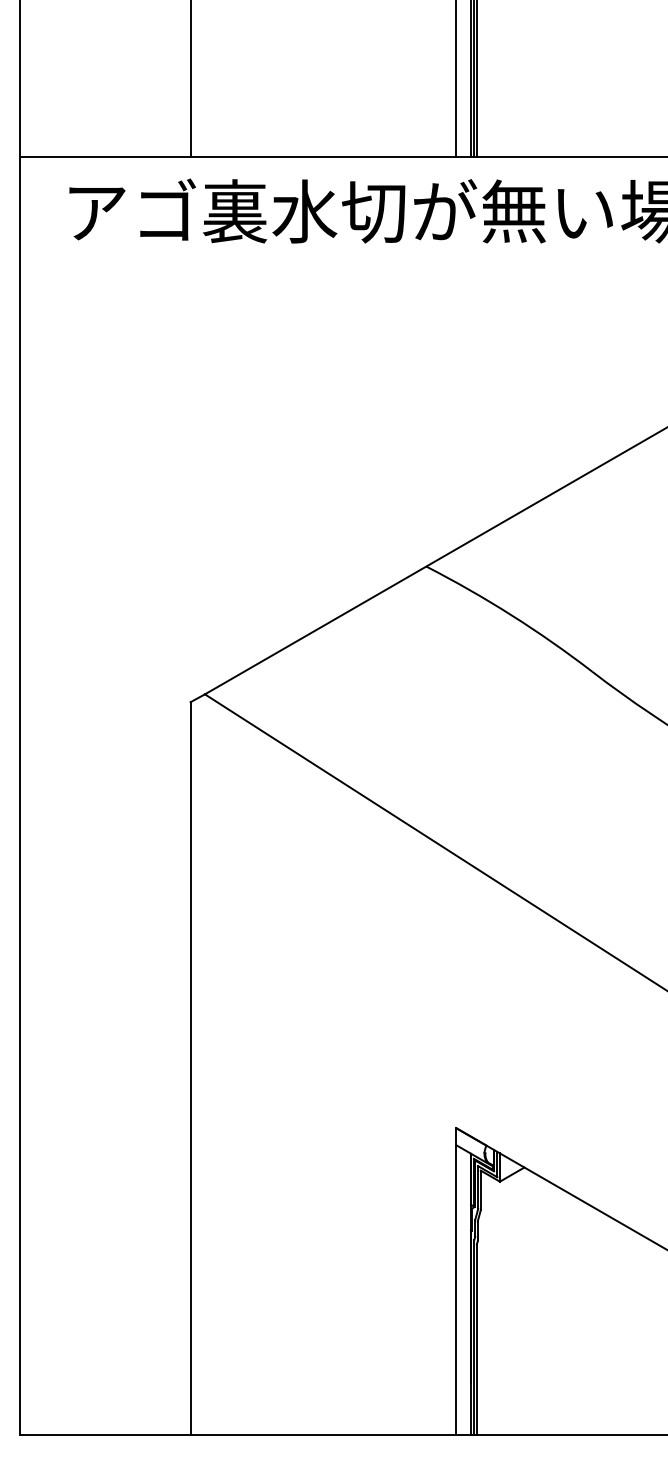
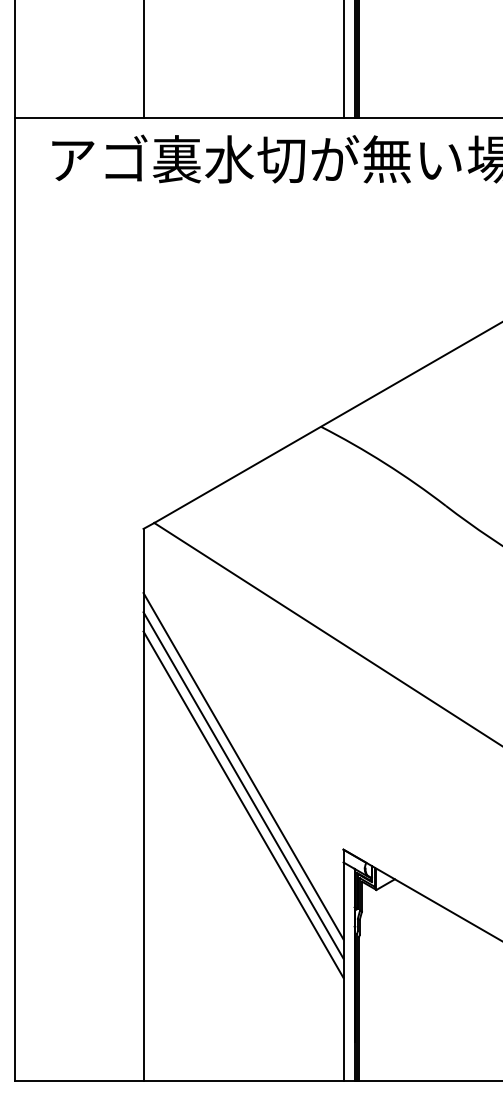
line: (323, 1017) -> (243, 766), added
line: (323, 1042) -> (243, 785), added
line: (323, 1068) -> (243, 804), added

